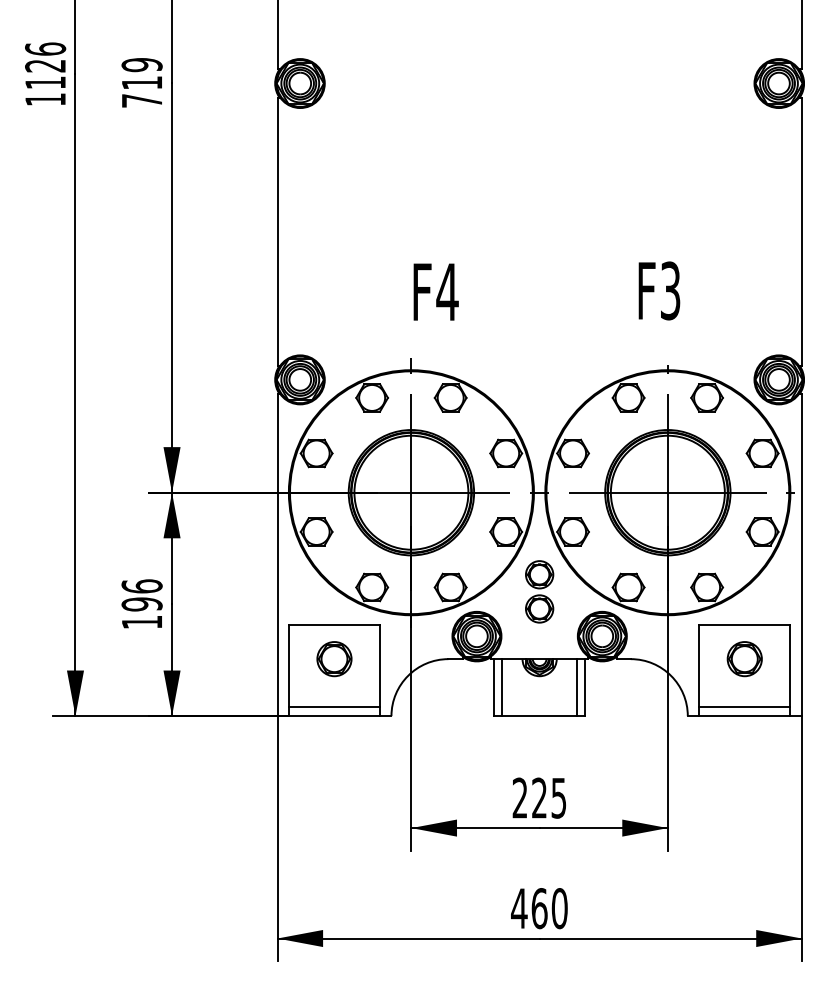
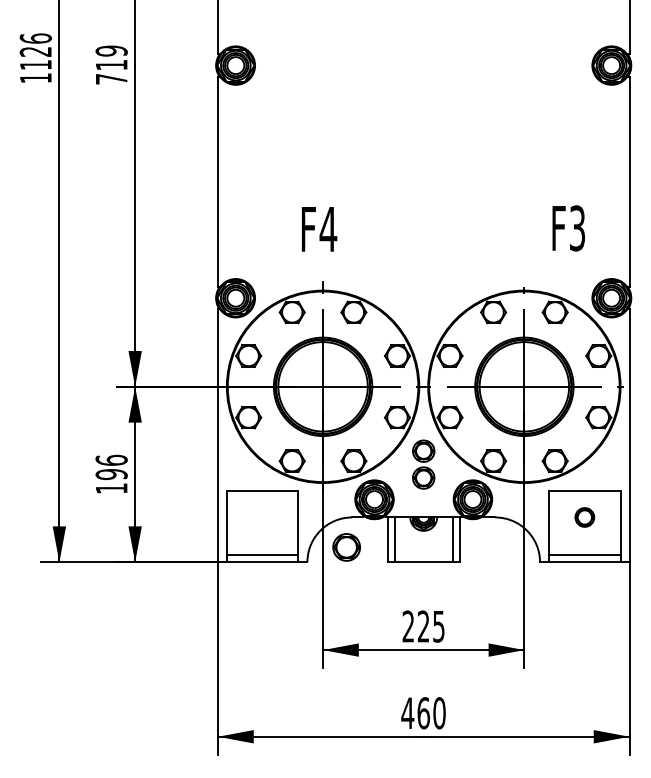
text: (659, 291) -> (568, 228), moved
text: (436, 292) -> (319, 229), moved
part: (334, 659) -> (346, 547), moved
part: (744, 659) -> (584, 517), size x0.7

